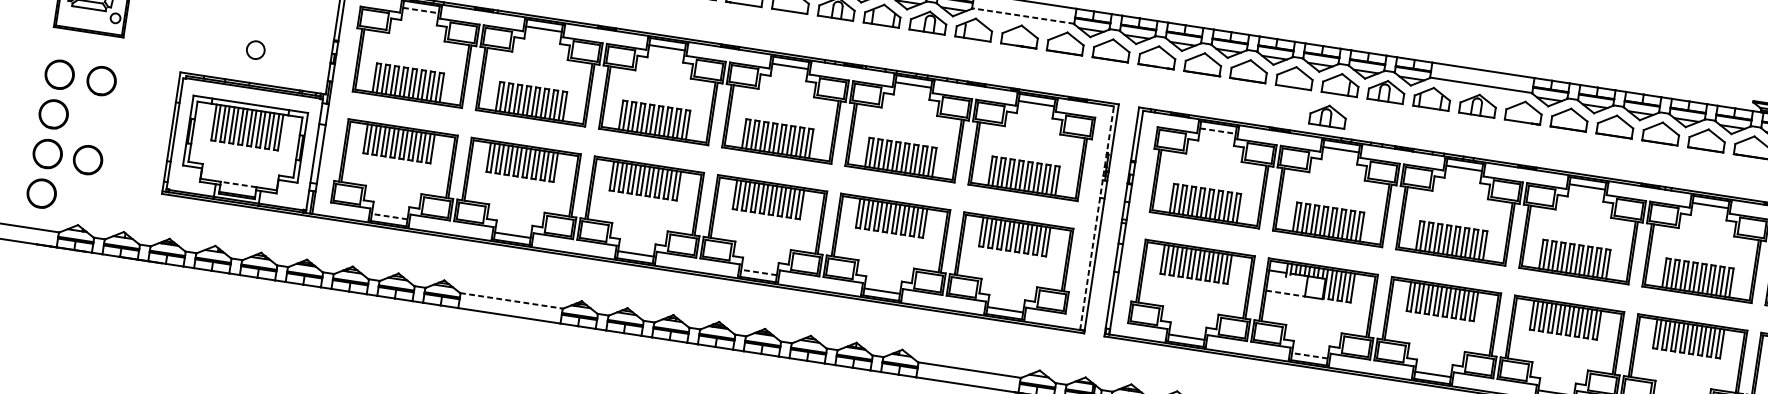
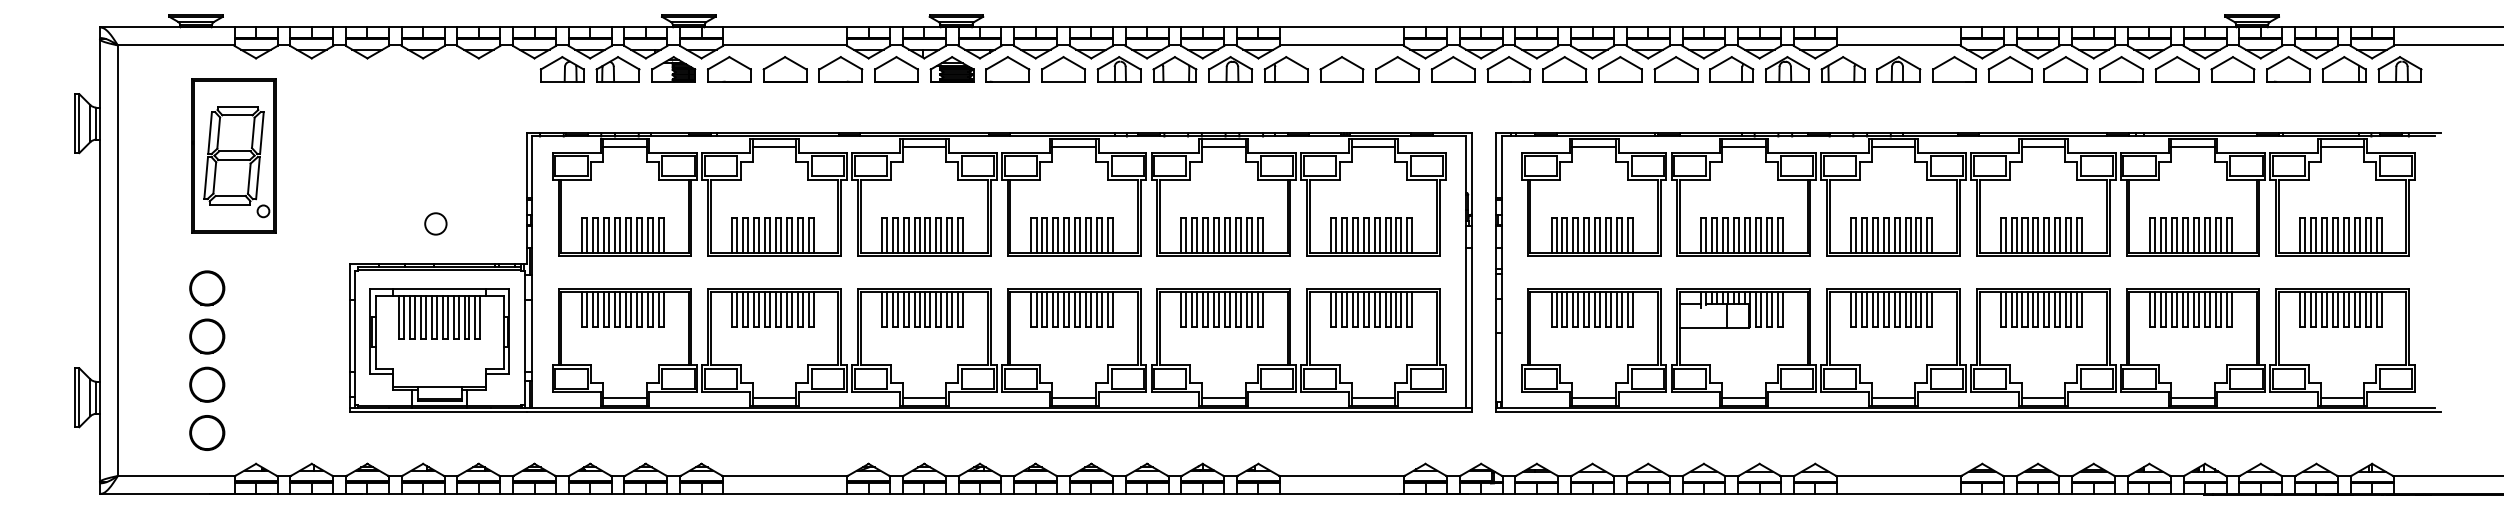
line: (421, 10) -> (625, 147), dashed -> solid
line: (1022, 16) -> (1341, 45), dashed -> solid
circle: (101, 81) -> (258, 288), removed
part: (1328, 116) -> (1722, 109), removed
line: (1218, 131) -> (1594, 147), dashed -> solid
circle: (88, 159) -> (256, 384), removed
line: (238, 184) -> (439, 386), dashed -> solid
line: (390, 216) -> (625, 397), dashed -> solid
line: (1097, 218) -> (1466, 272), dashed -> solid
line: (759, 272) -> (1074, 397), dashed -> solid
line: (1285, 293) -> (1703, 328), dashed -> solid
line: (512, 300) -> (785, 475), dashed -> solid
line: (1309, 355) -> (1743, 397), dashed -> solid

